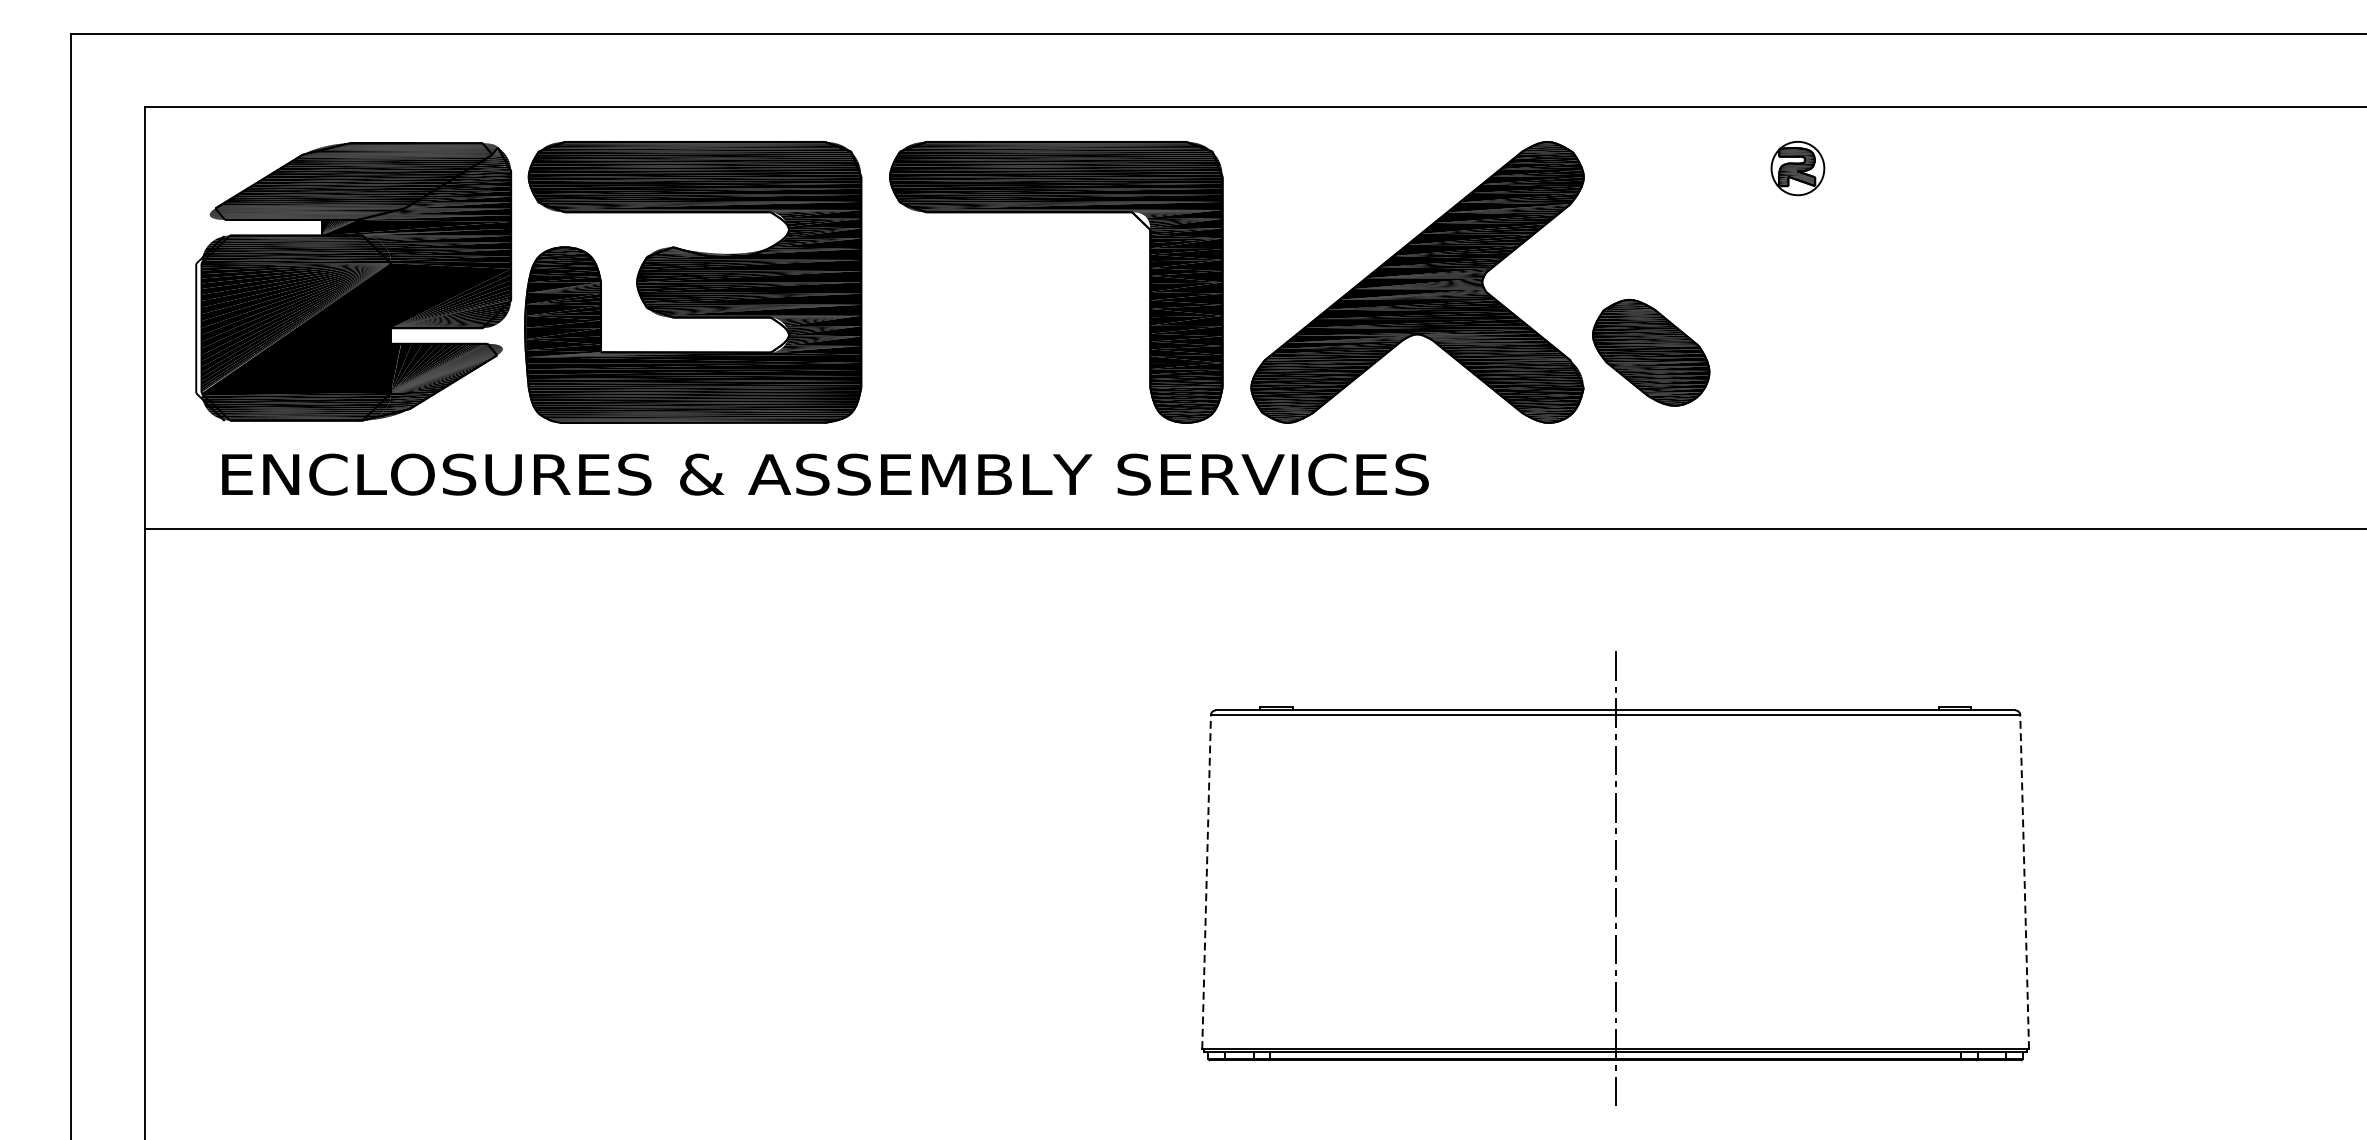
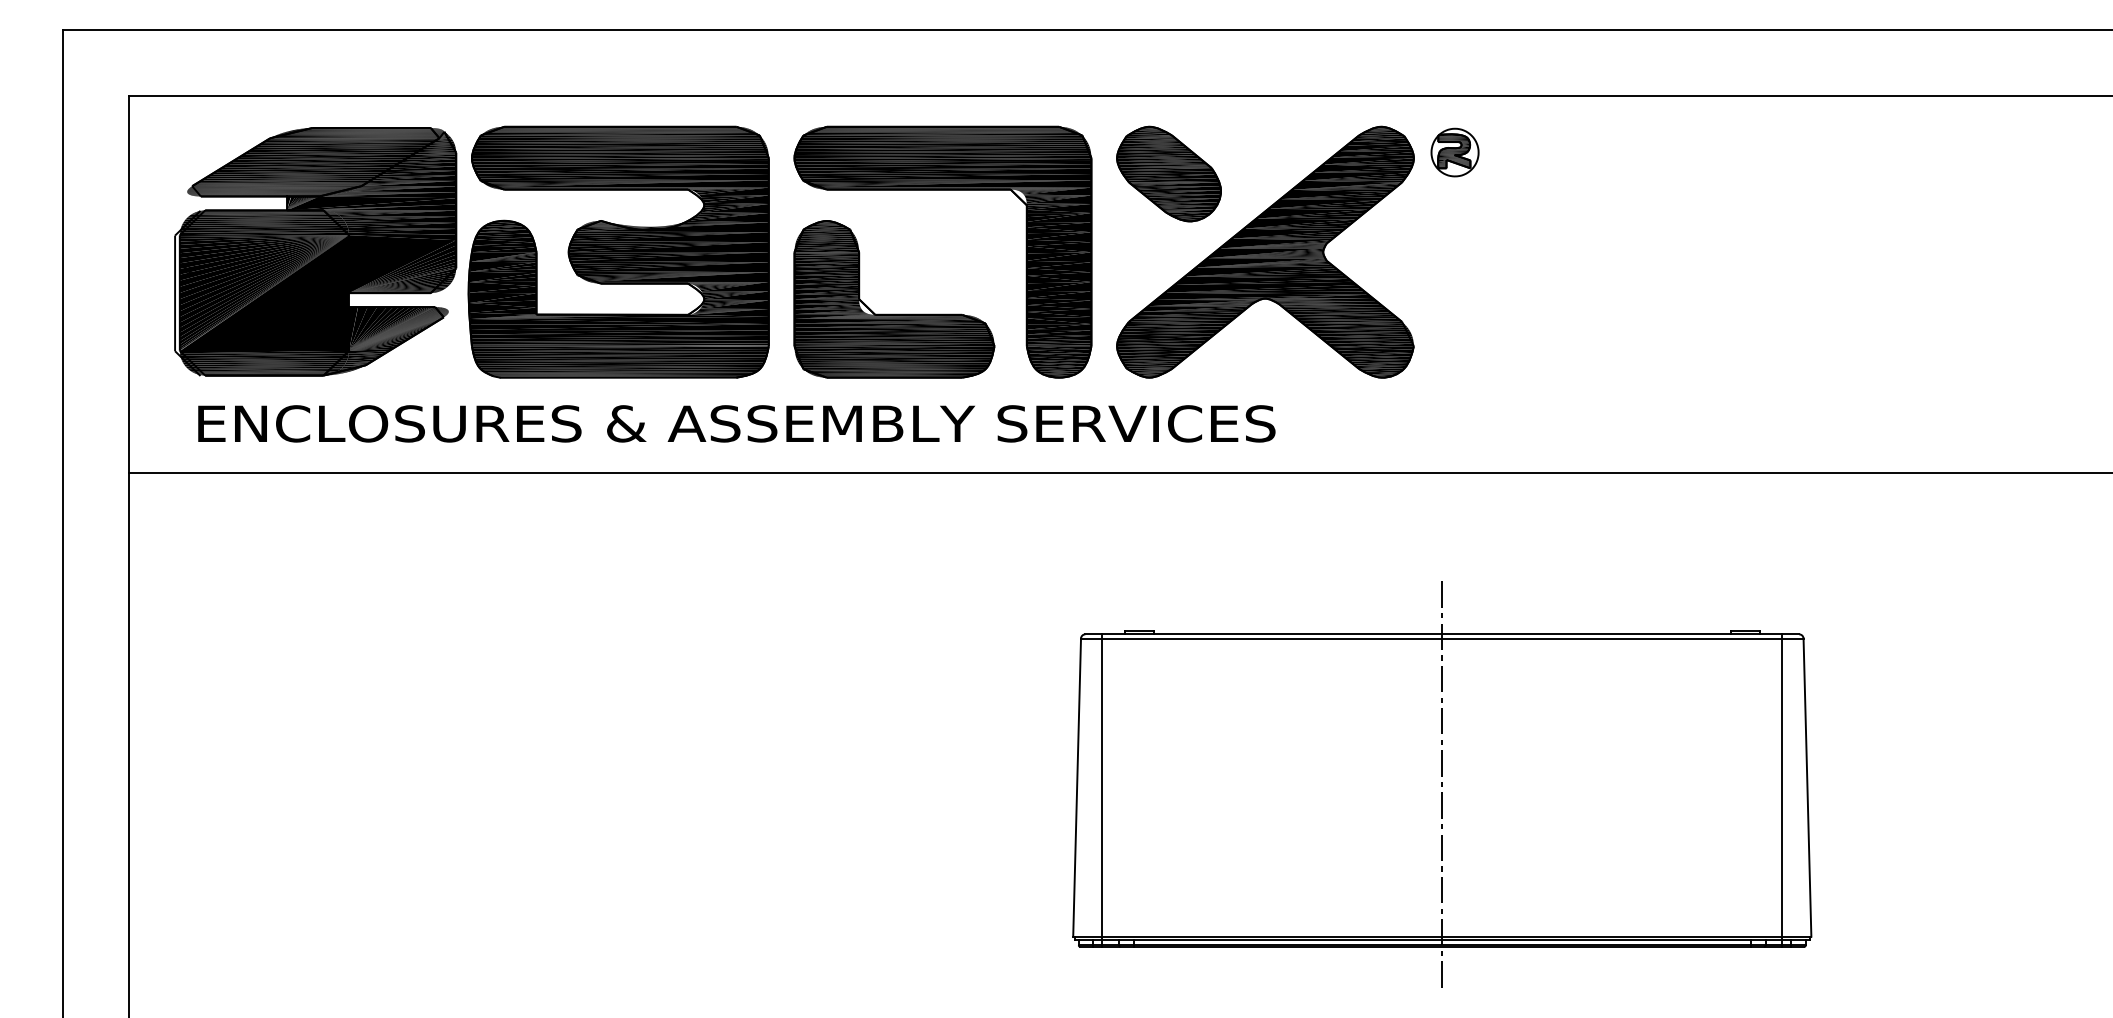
part: (1797, 168) -> (1454, 152), moved
part: (1002, 351) -> (894, 313), added
part: (1650, 352) -> (1168, 173), moved
line: (1207, 881) -> (1077, 787), dashed -> solid
line: (2024, 881) -> (1807, 787), dashed -> solid
line: (1235, 885) -> (1102, 790), added
line: (1996, 885) -> (1782, 790), added

